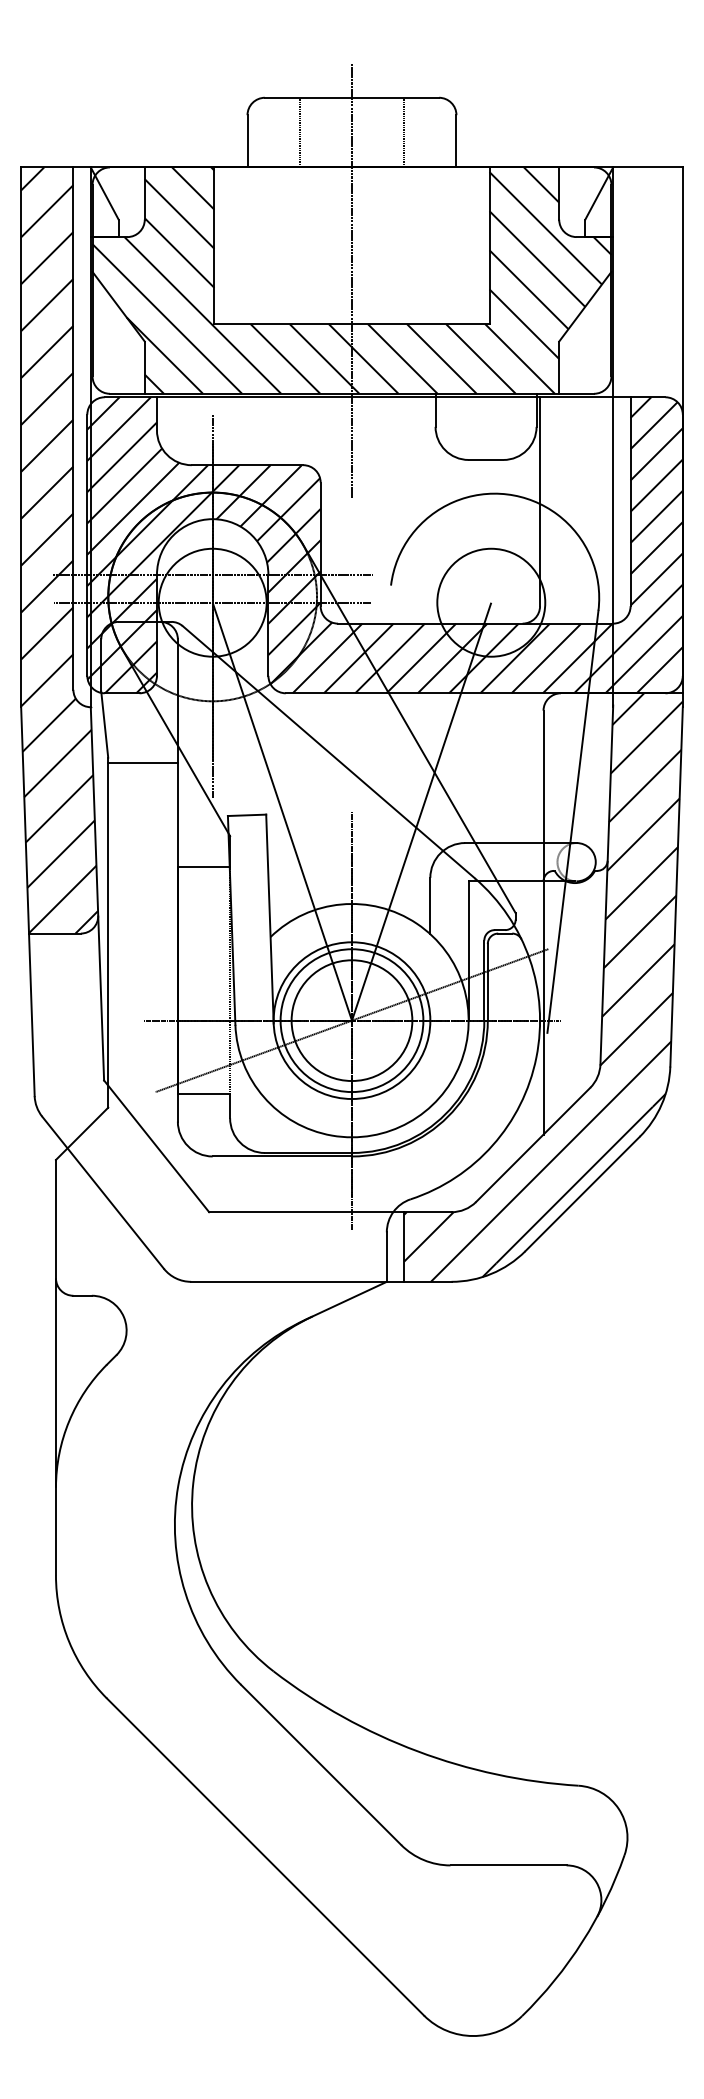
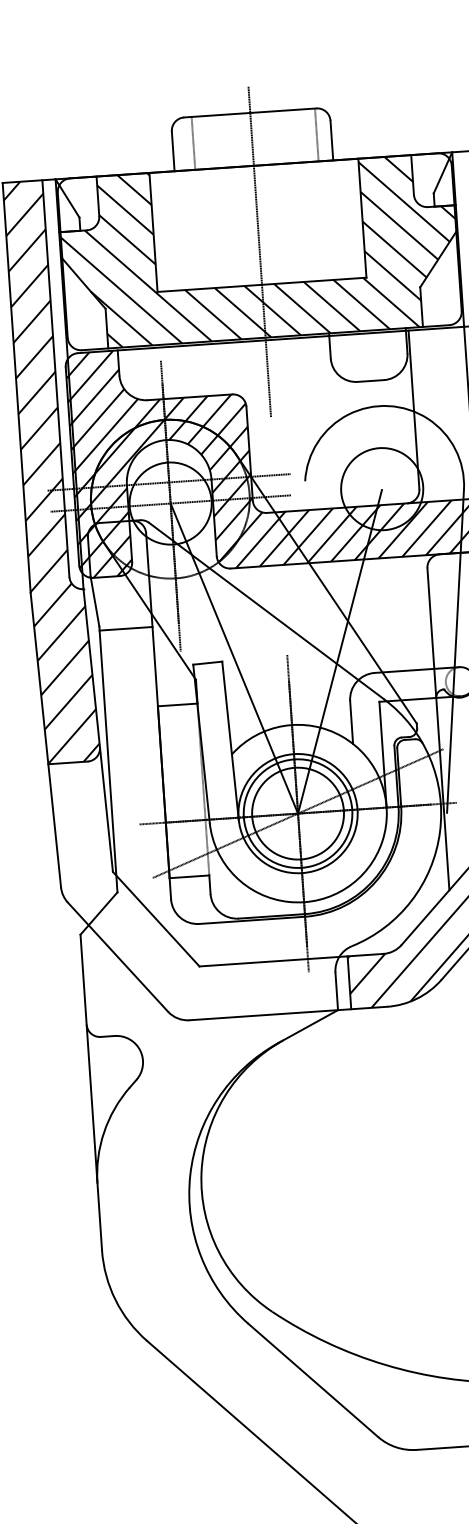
line: (299, 132) -> (193, 143), moved
line: (404, 132) -> (317, 134), moved

